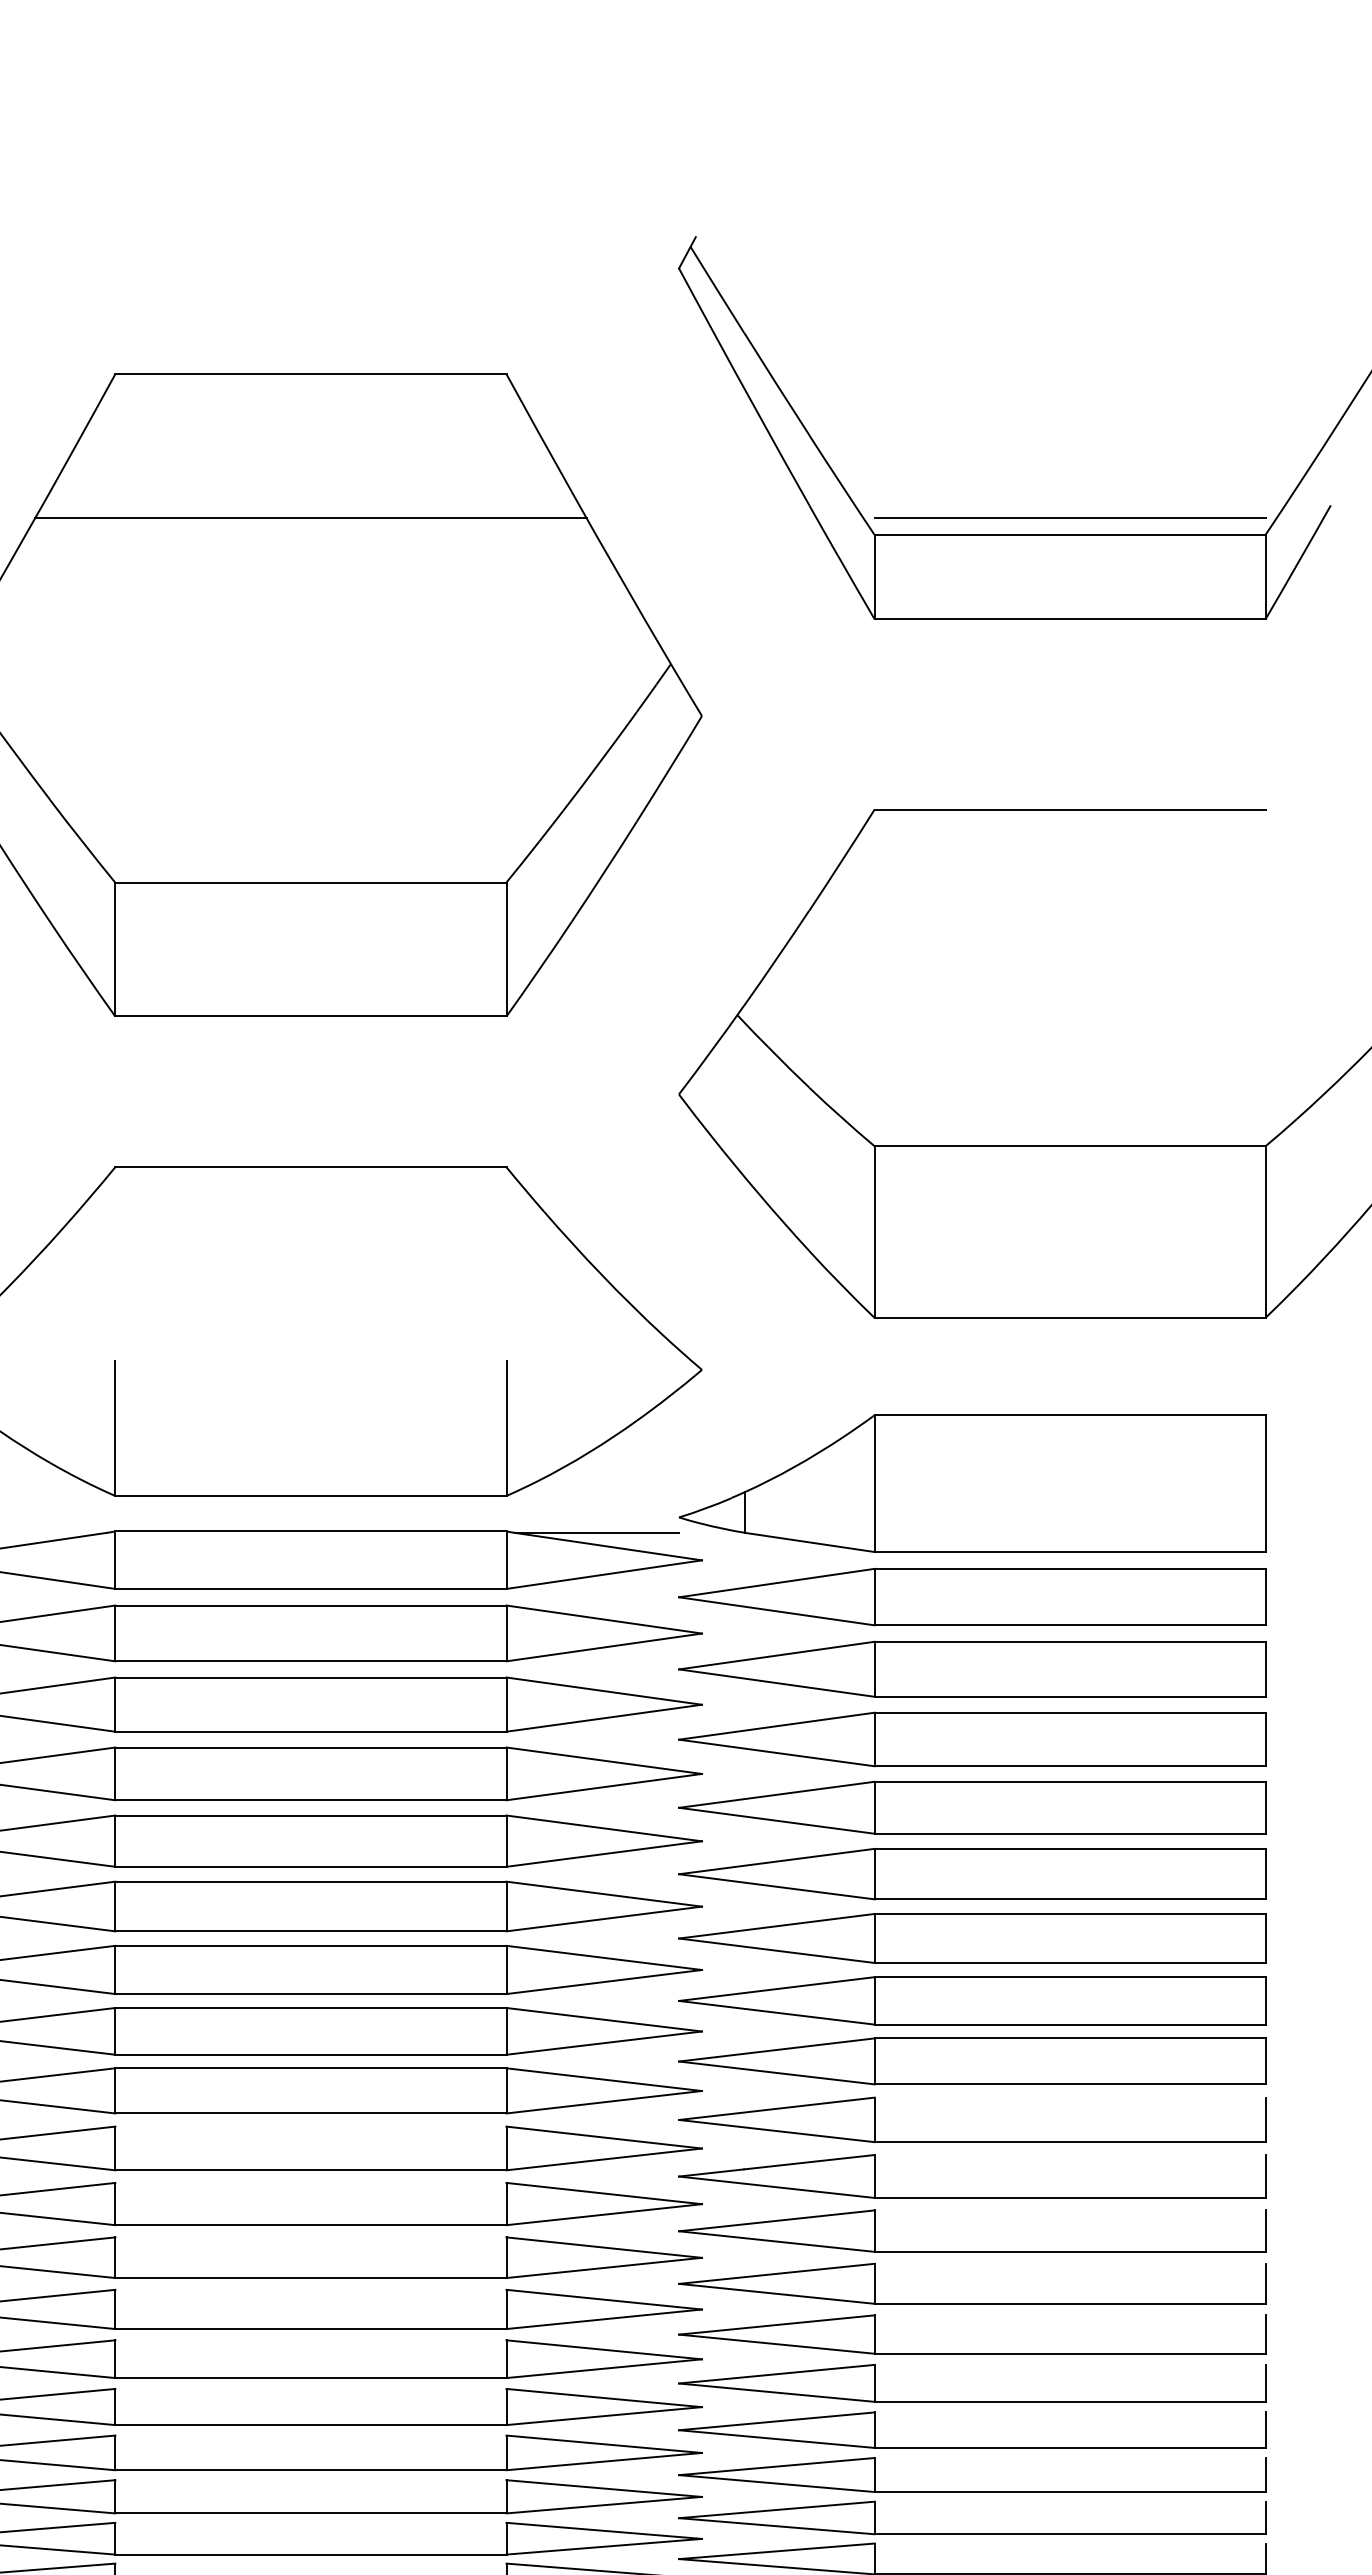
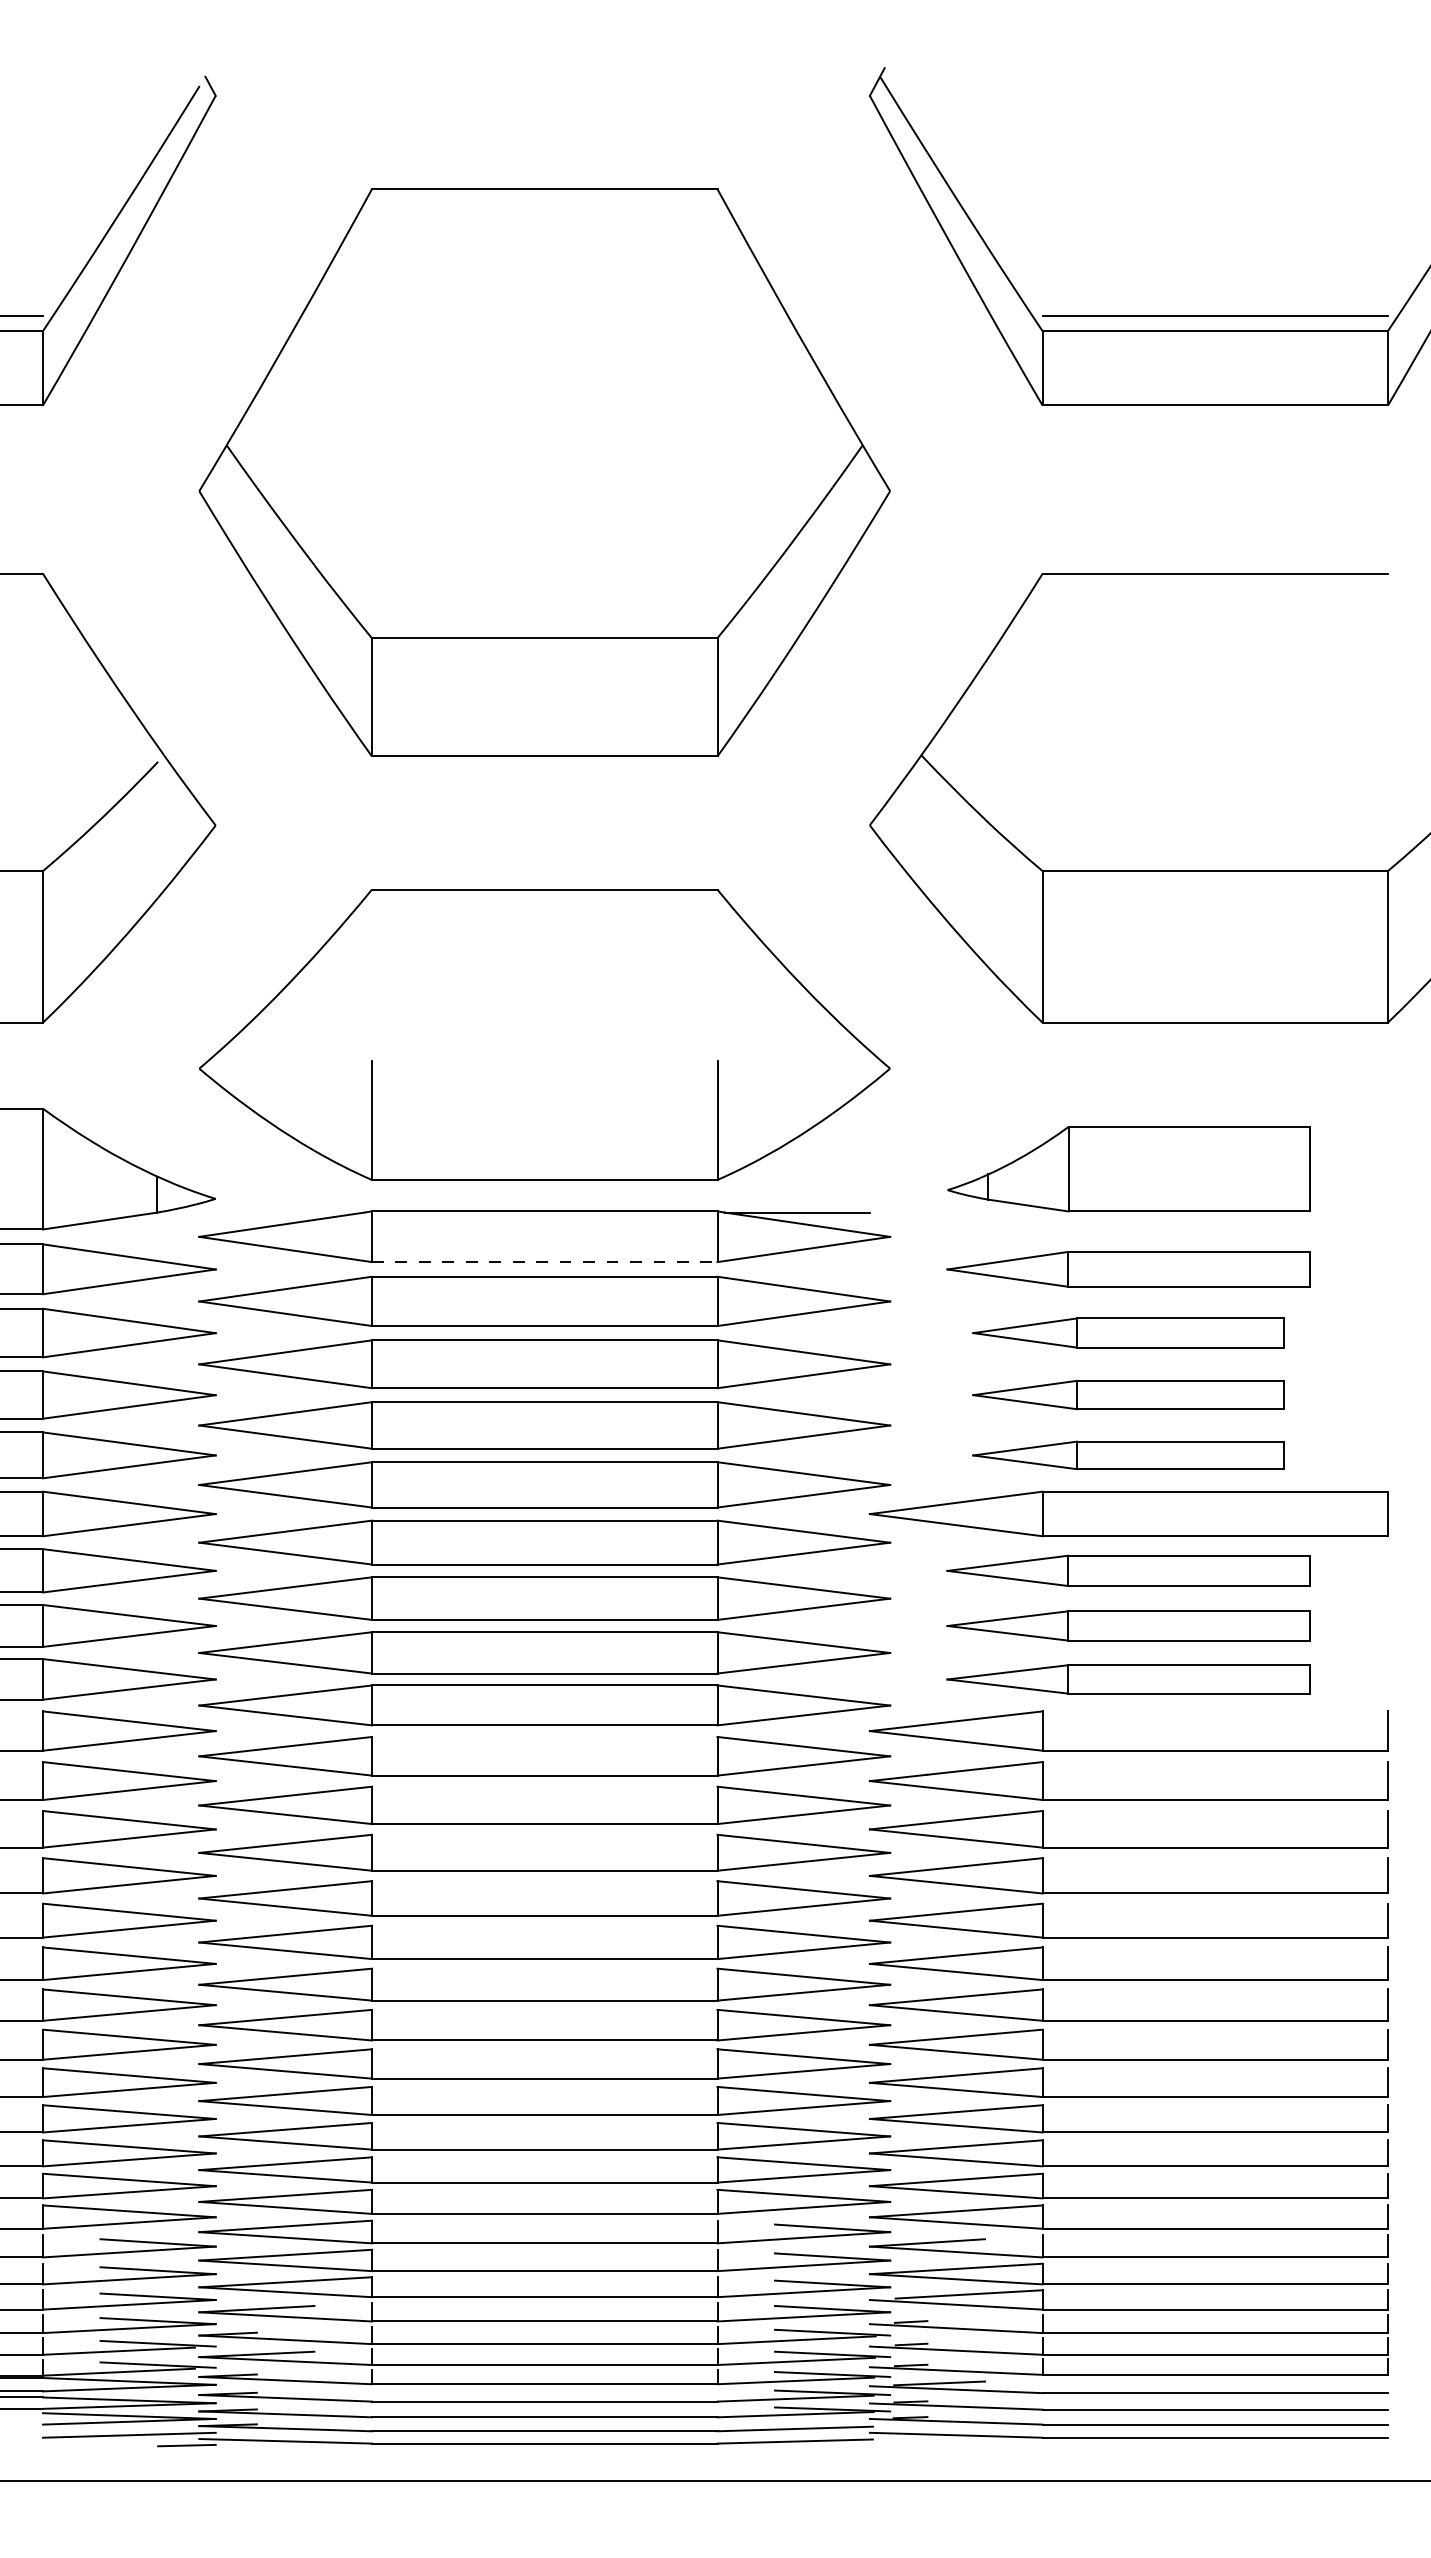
line: (310, 518) -> (544, 316), removed
part: (971, 1484) -> (1128, 1169), size x0.7
line: (310, 1589) -> (544, 1262), solid -> dashed
part: (971, 1597) -> (1128, 1269), size x0.7
part: (971, 1668) -> (1128, 1332), size x0.6
part: (971, 1738) -> (1128, 1394), size x0.6
part: (971, 1807) -> (1128, 1455), size x0.6
part: (971, 1938) -> (1128, 1570), size x0.7
part: (971, 2000) -> (1128, 1625), size x0.7
part: (971, 2061) -> (1128, 1679), size x0.7

